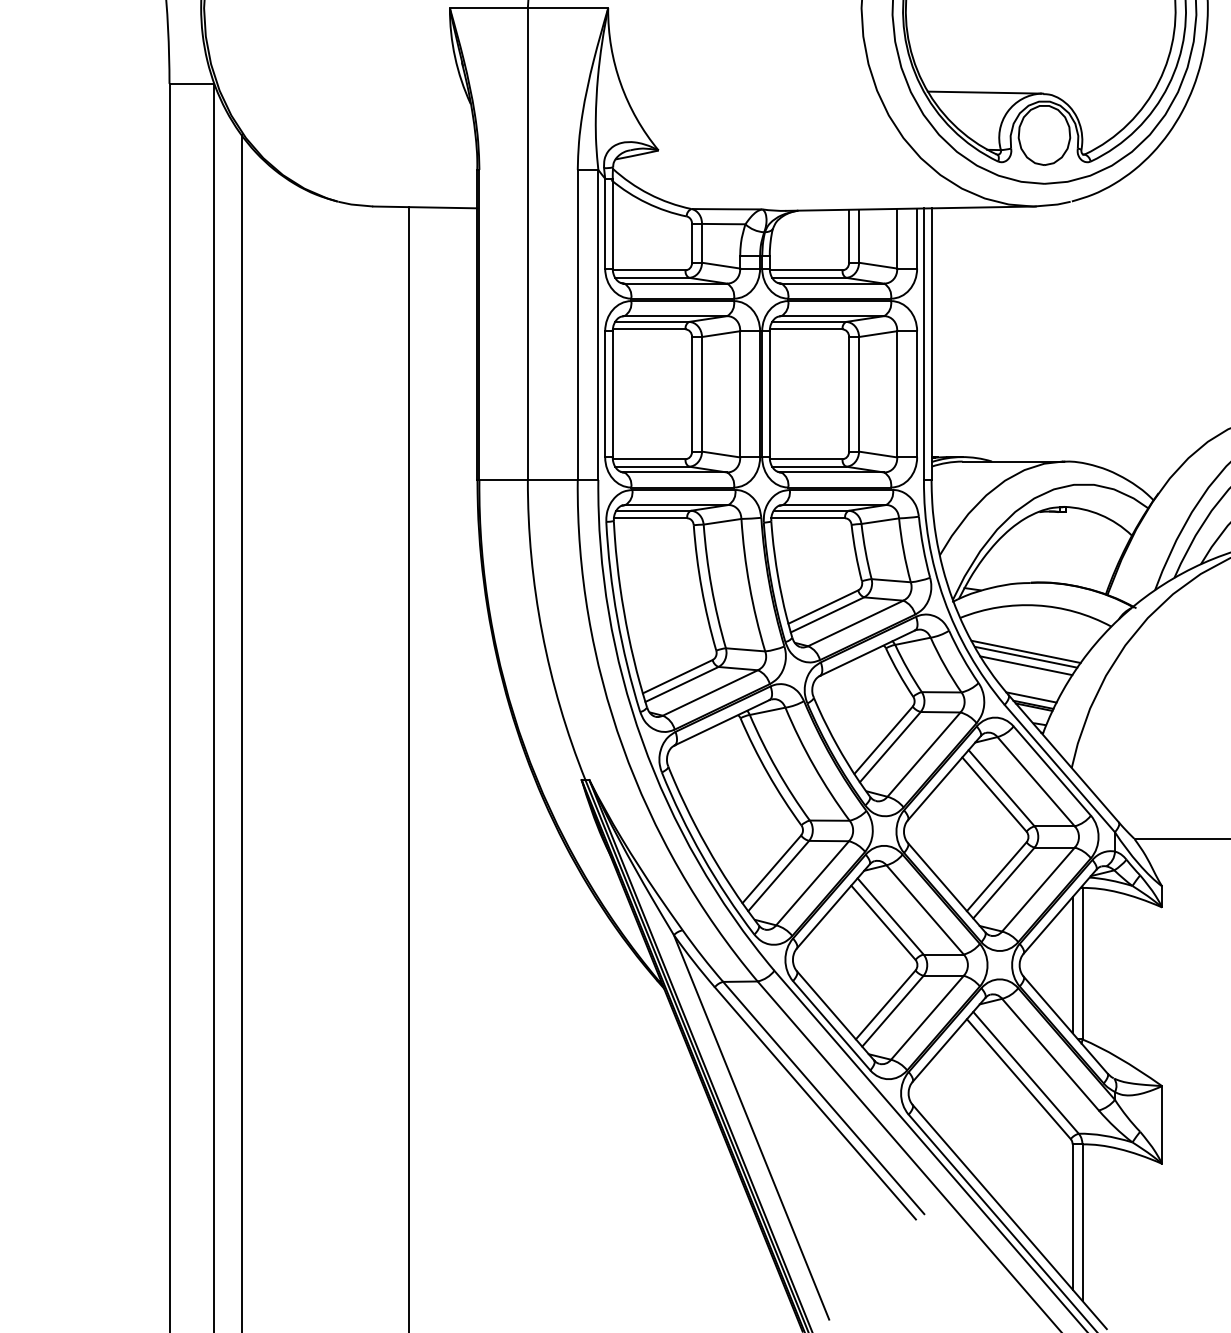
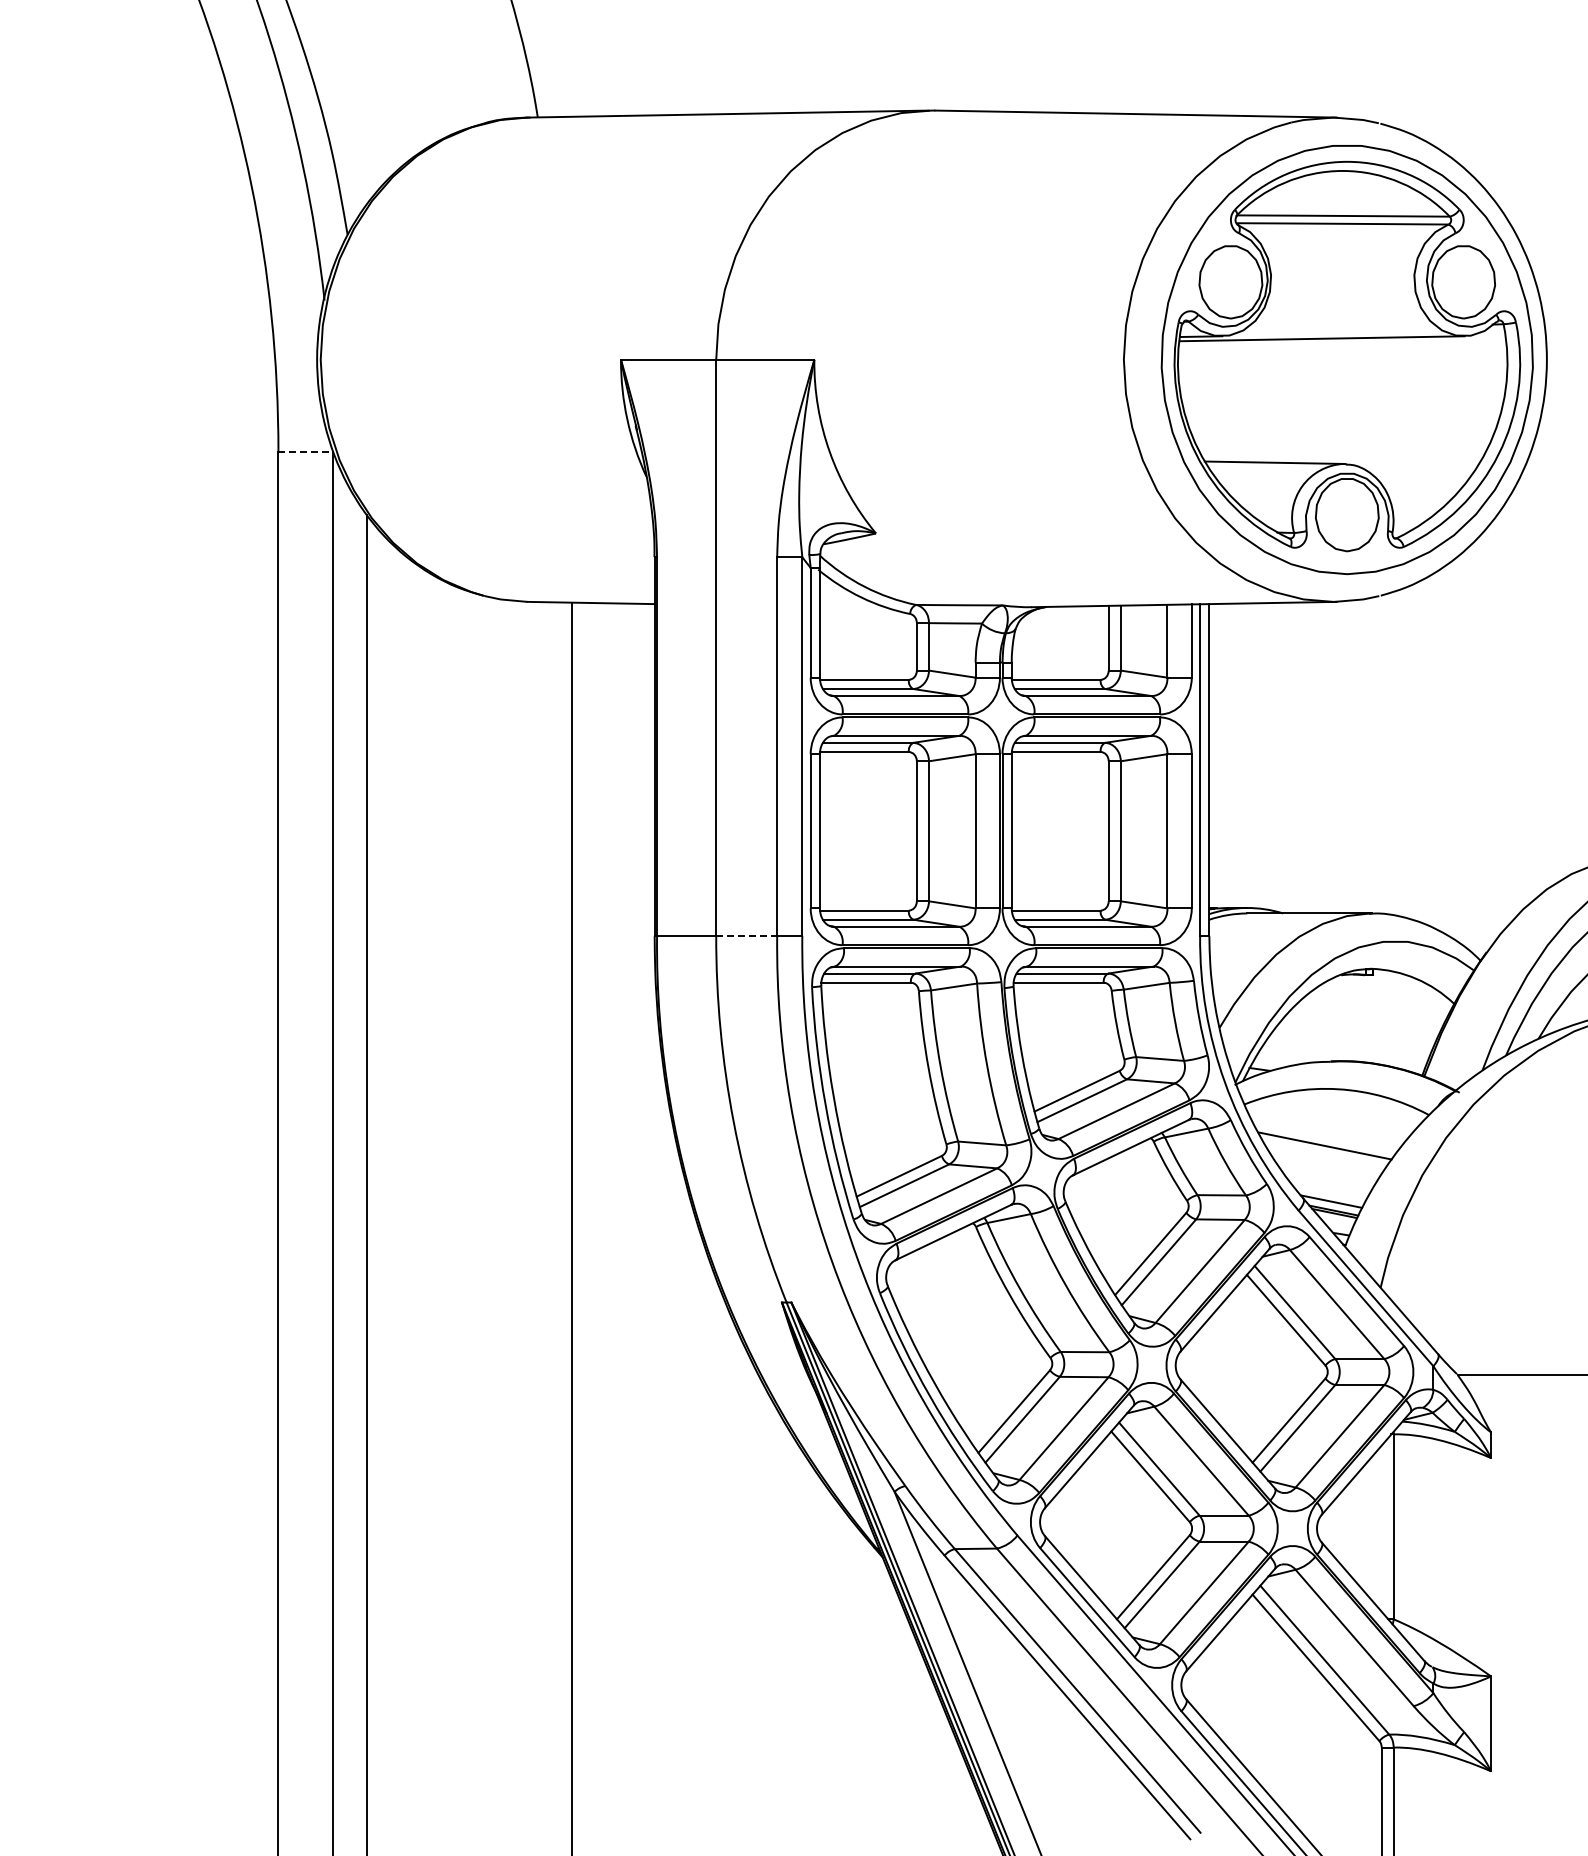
line: (192, 84) -> (306, 452), solid -> dashed
line: (553, 479) -> (747, 935), solid -> dashed
line: (1025, 657) -> (1324, 1152), removed
line: (1025, 665) -> (1324, 1162), removed
line: (1072, 965) -> (1381, 1528), removed

